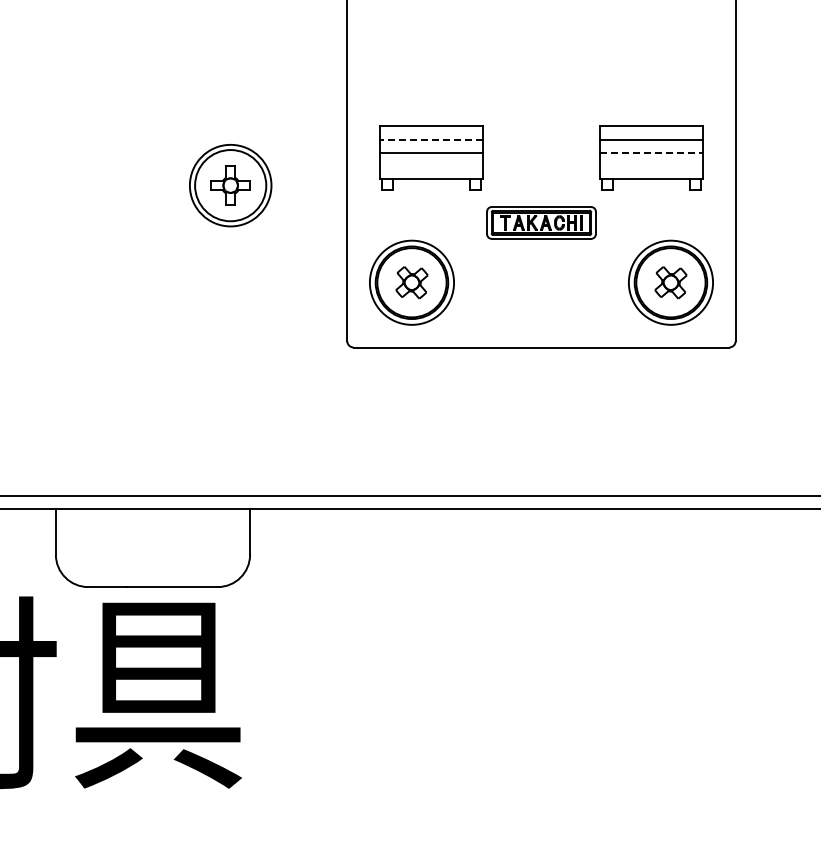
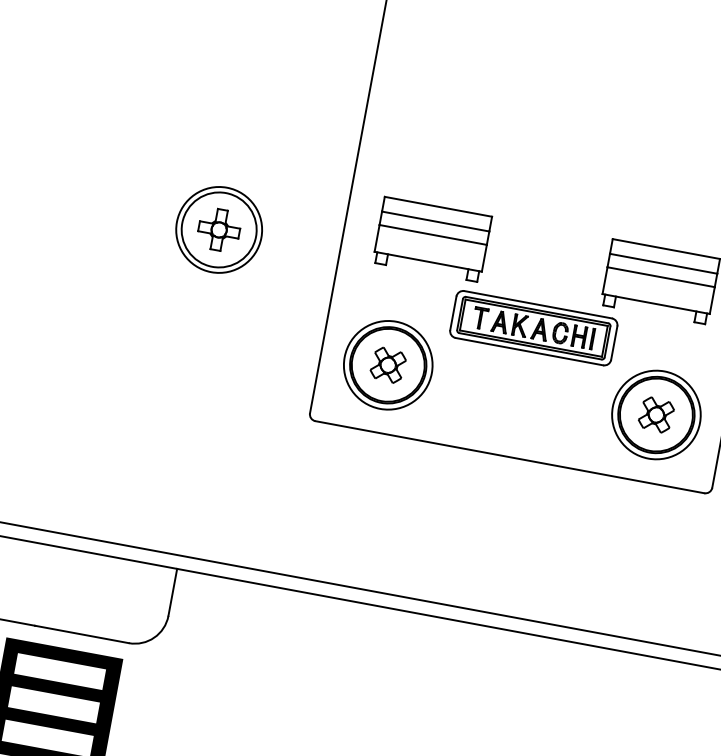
line: (431, 140) -> (435, 221), dashed -> solid
line: (651, 153) -> (661, 277), dashed -> solid
part: (541, 222) -> (533, 327), size x1.43

